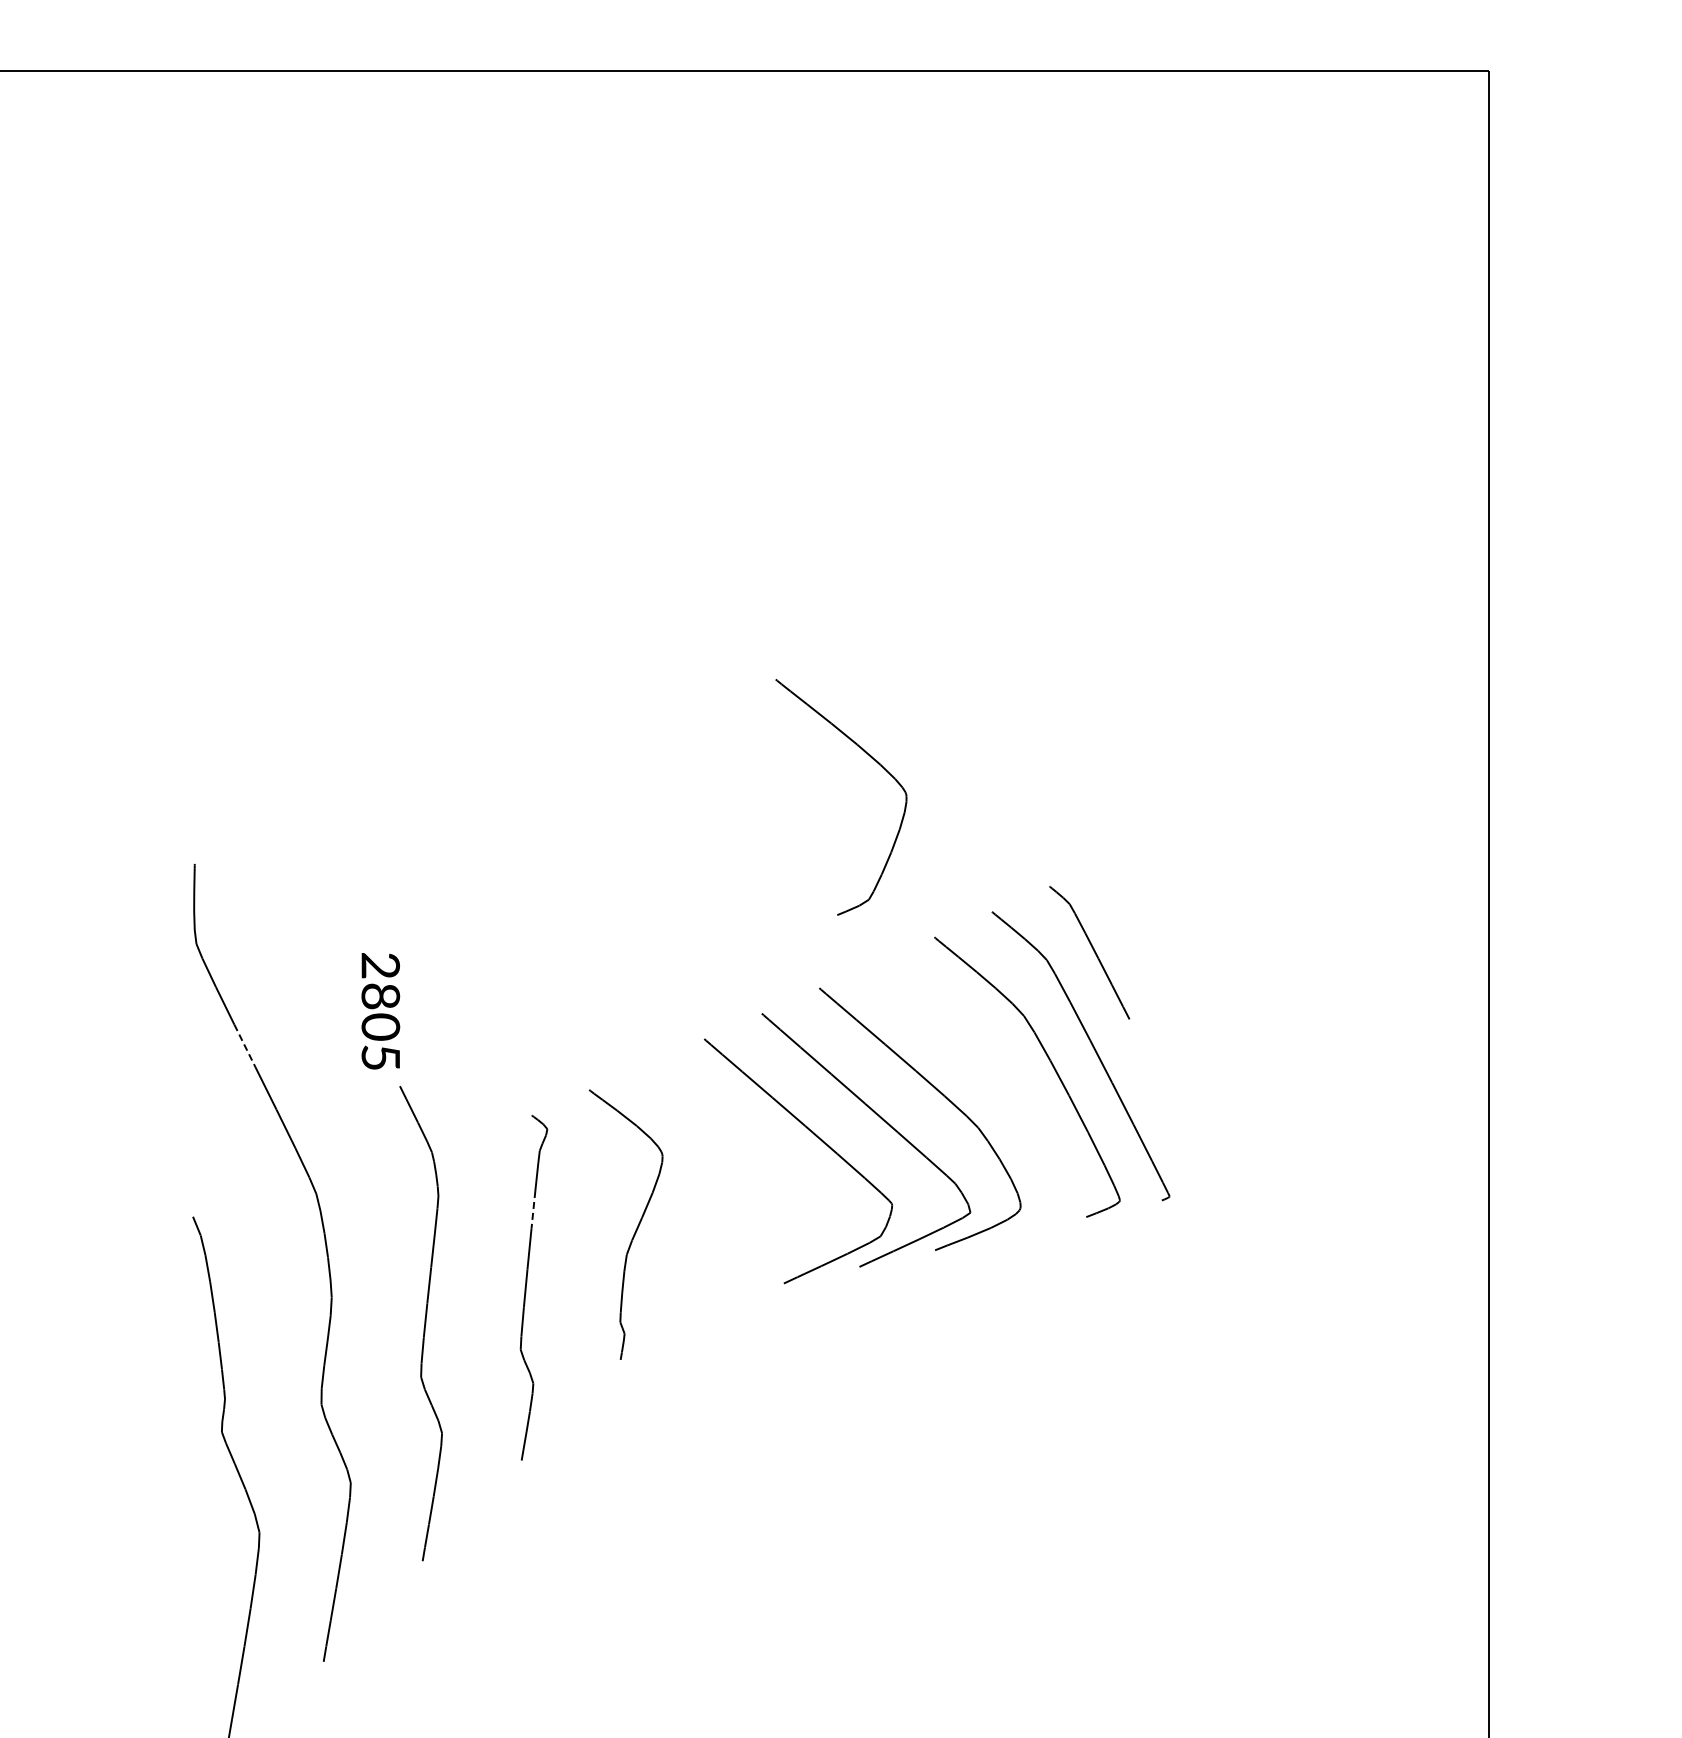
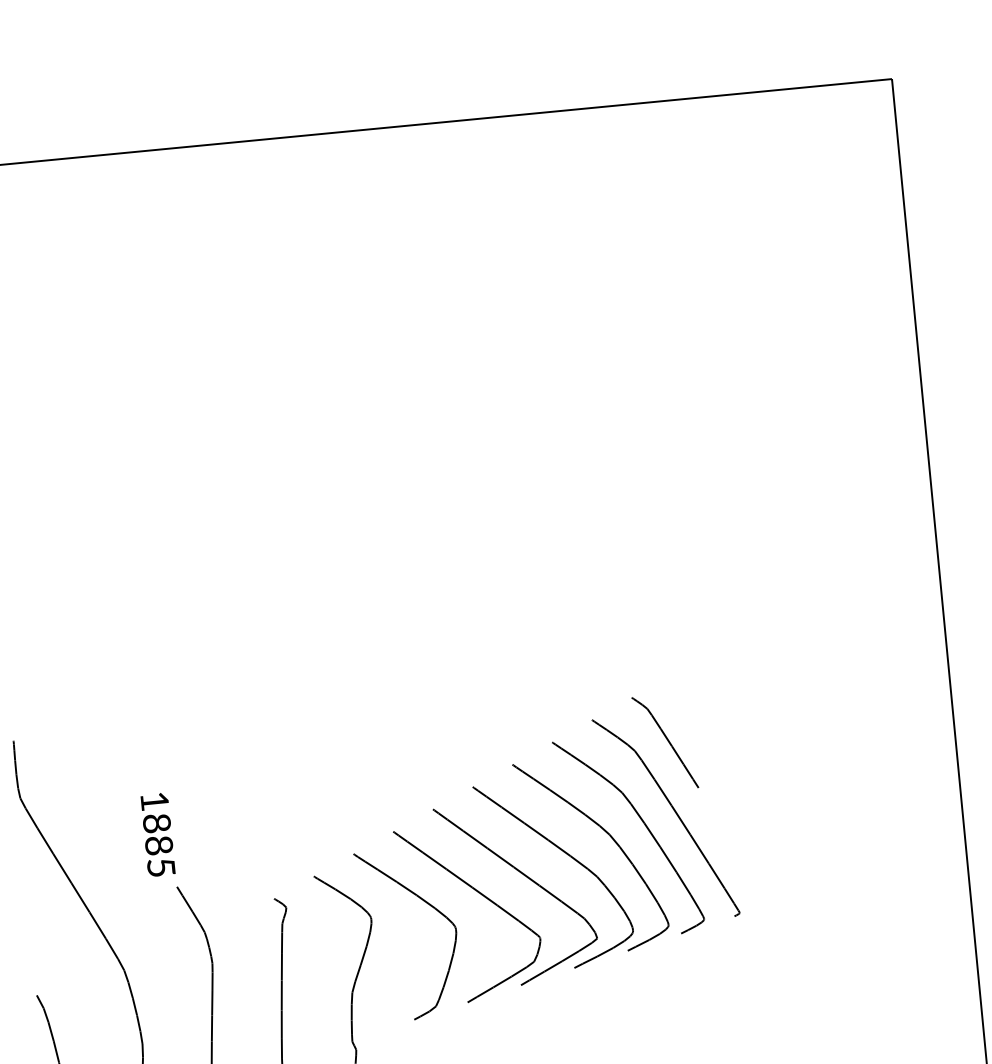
part: (872, 759) -> (428, 905), moved
text: (380, 996) -> (156, 823), 2805 -> 1885
line: (244, 1045) -> (62, 868), dashed -> solid
part: (1003, 1077) -> (611, 838), added
line: (533, 1209) -> (281, 966), dashed -> solid

